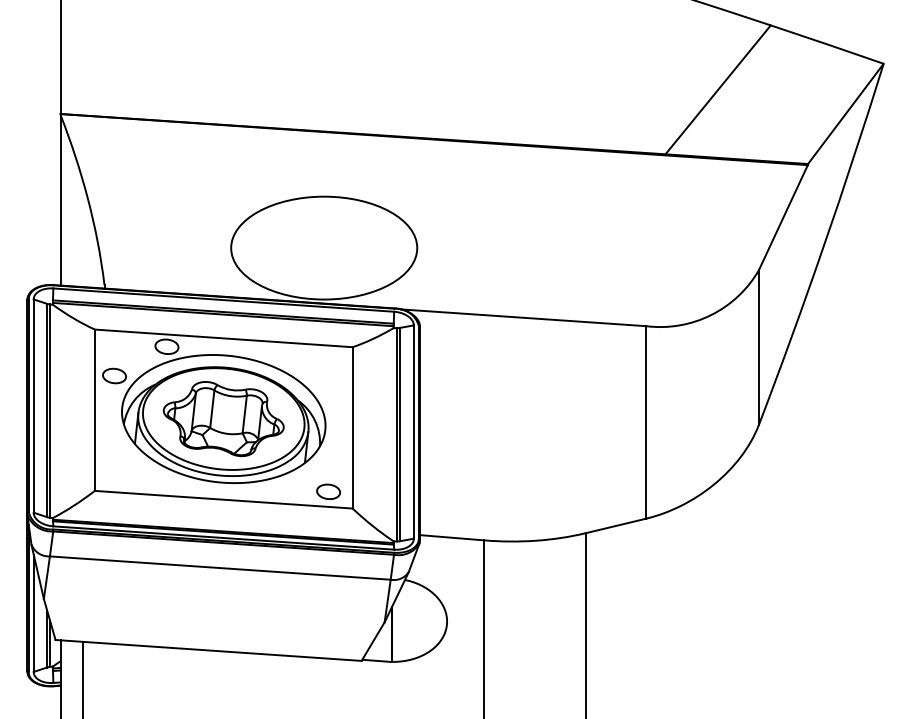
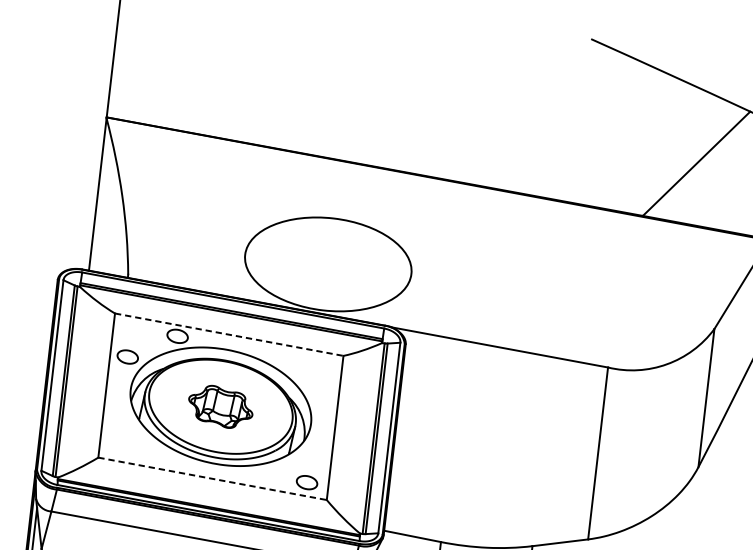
line: (224, 338) -> (229, 334), solid -> dashed
part: (223, 419) -> (220, 407), size x0.6
line: (224, 499) -> (213, 478), solid -> dashed

